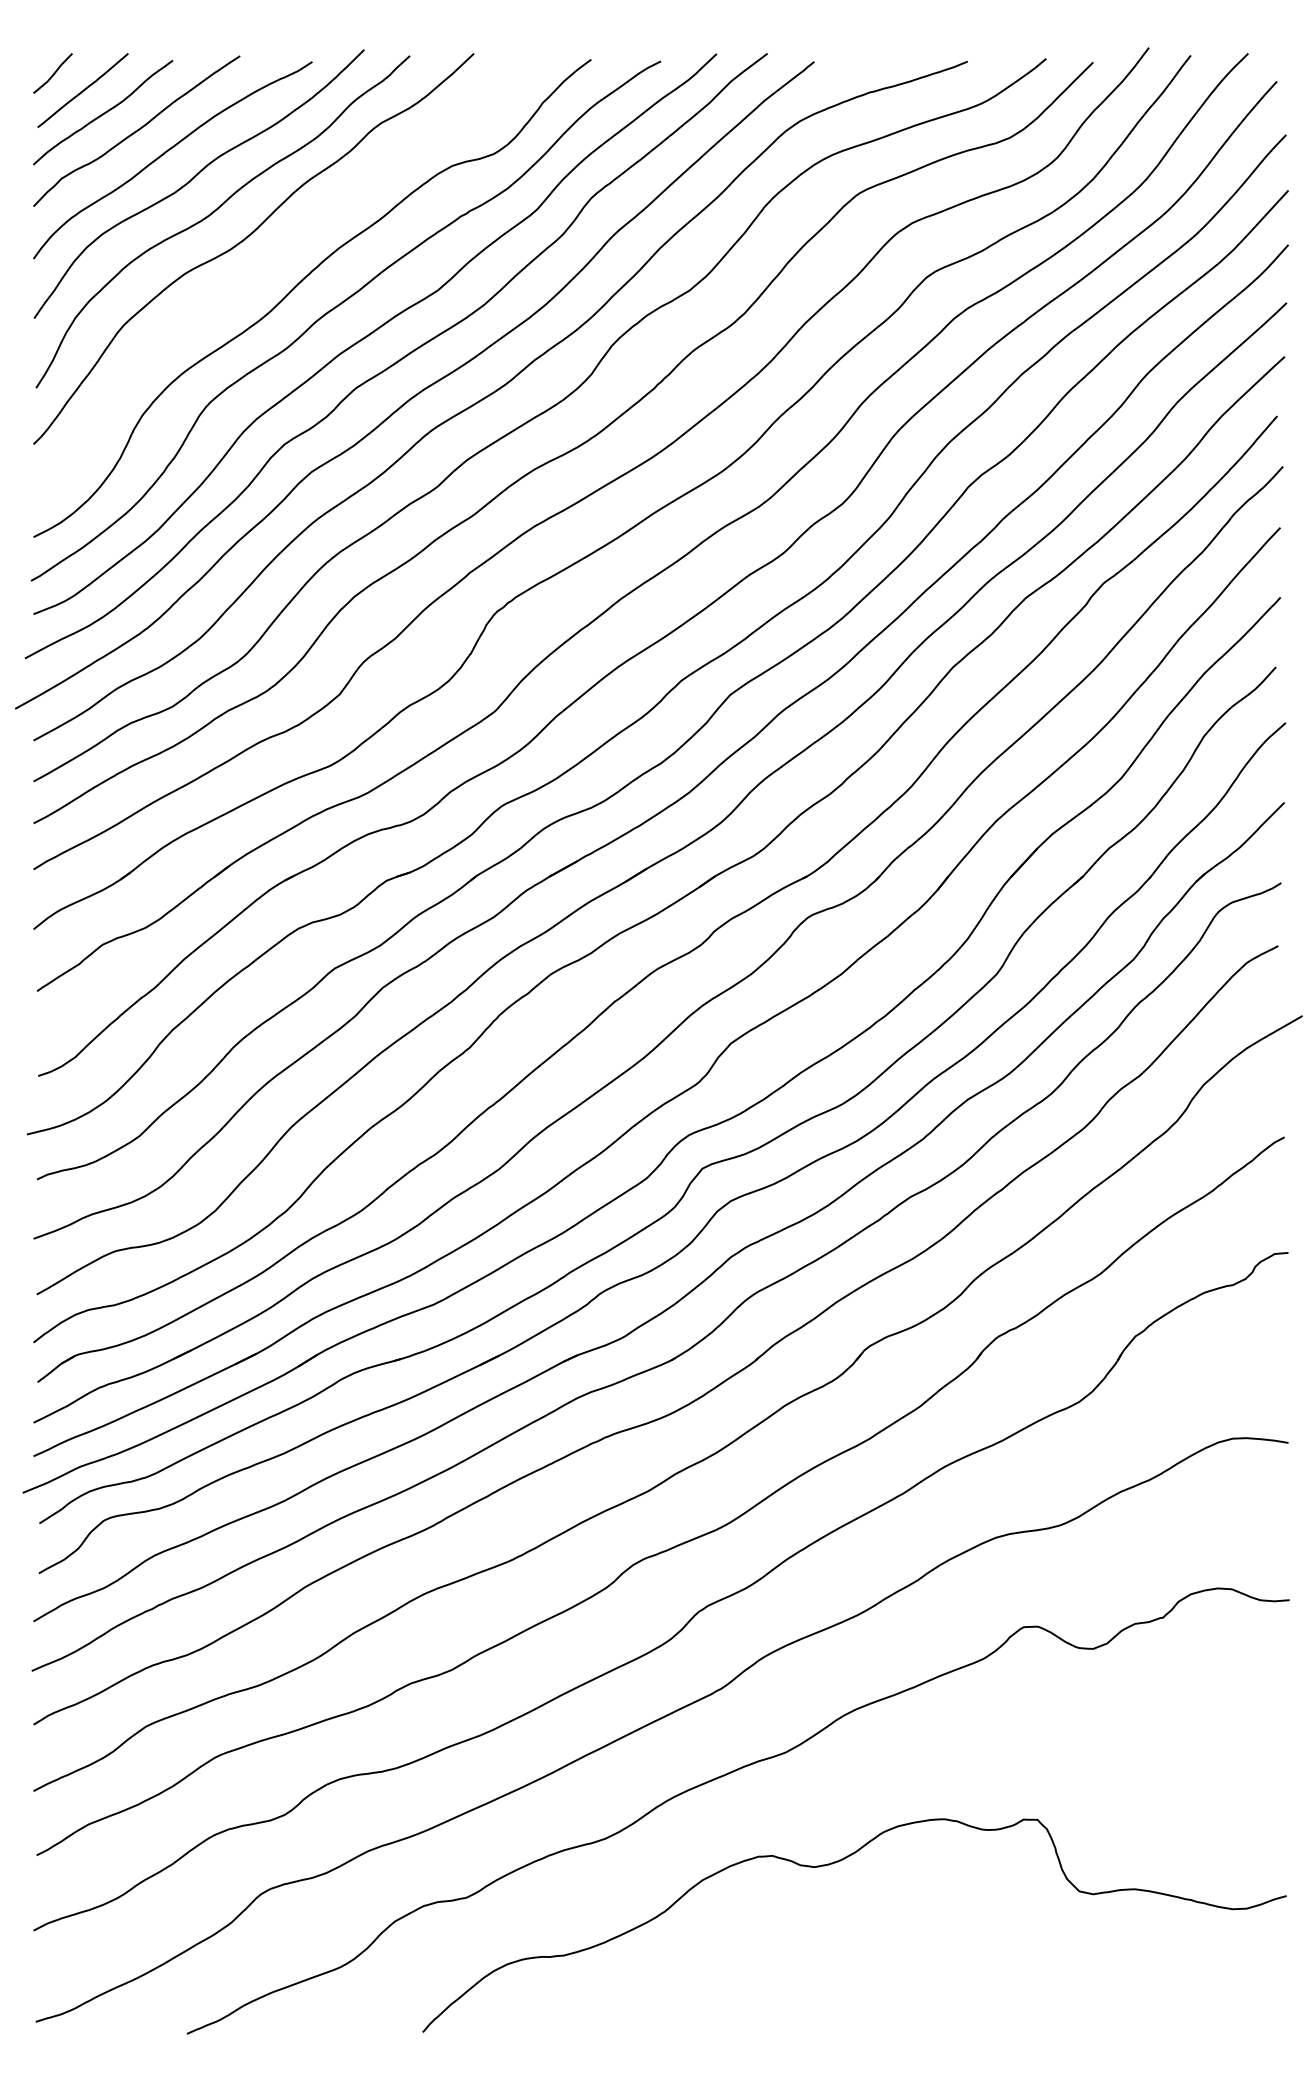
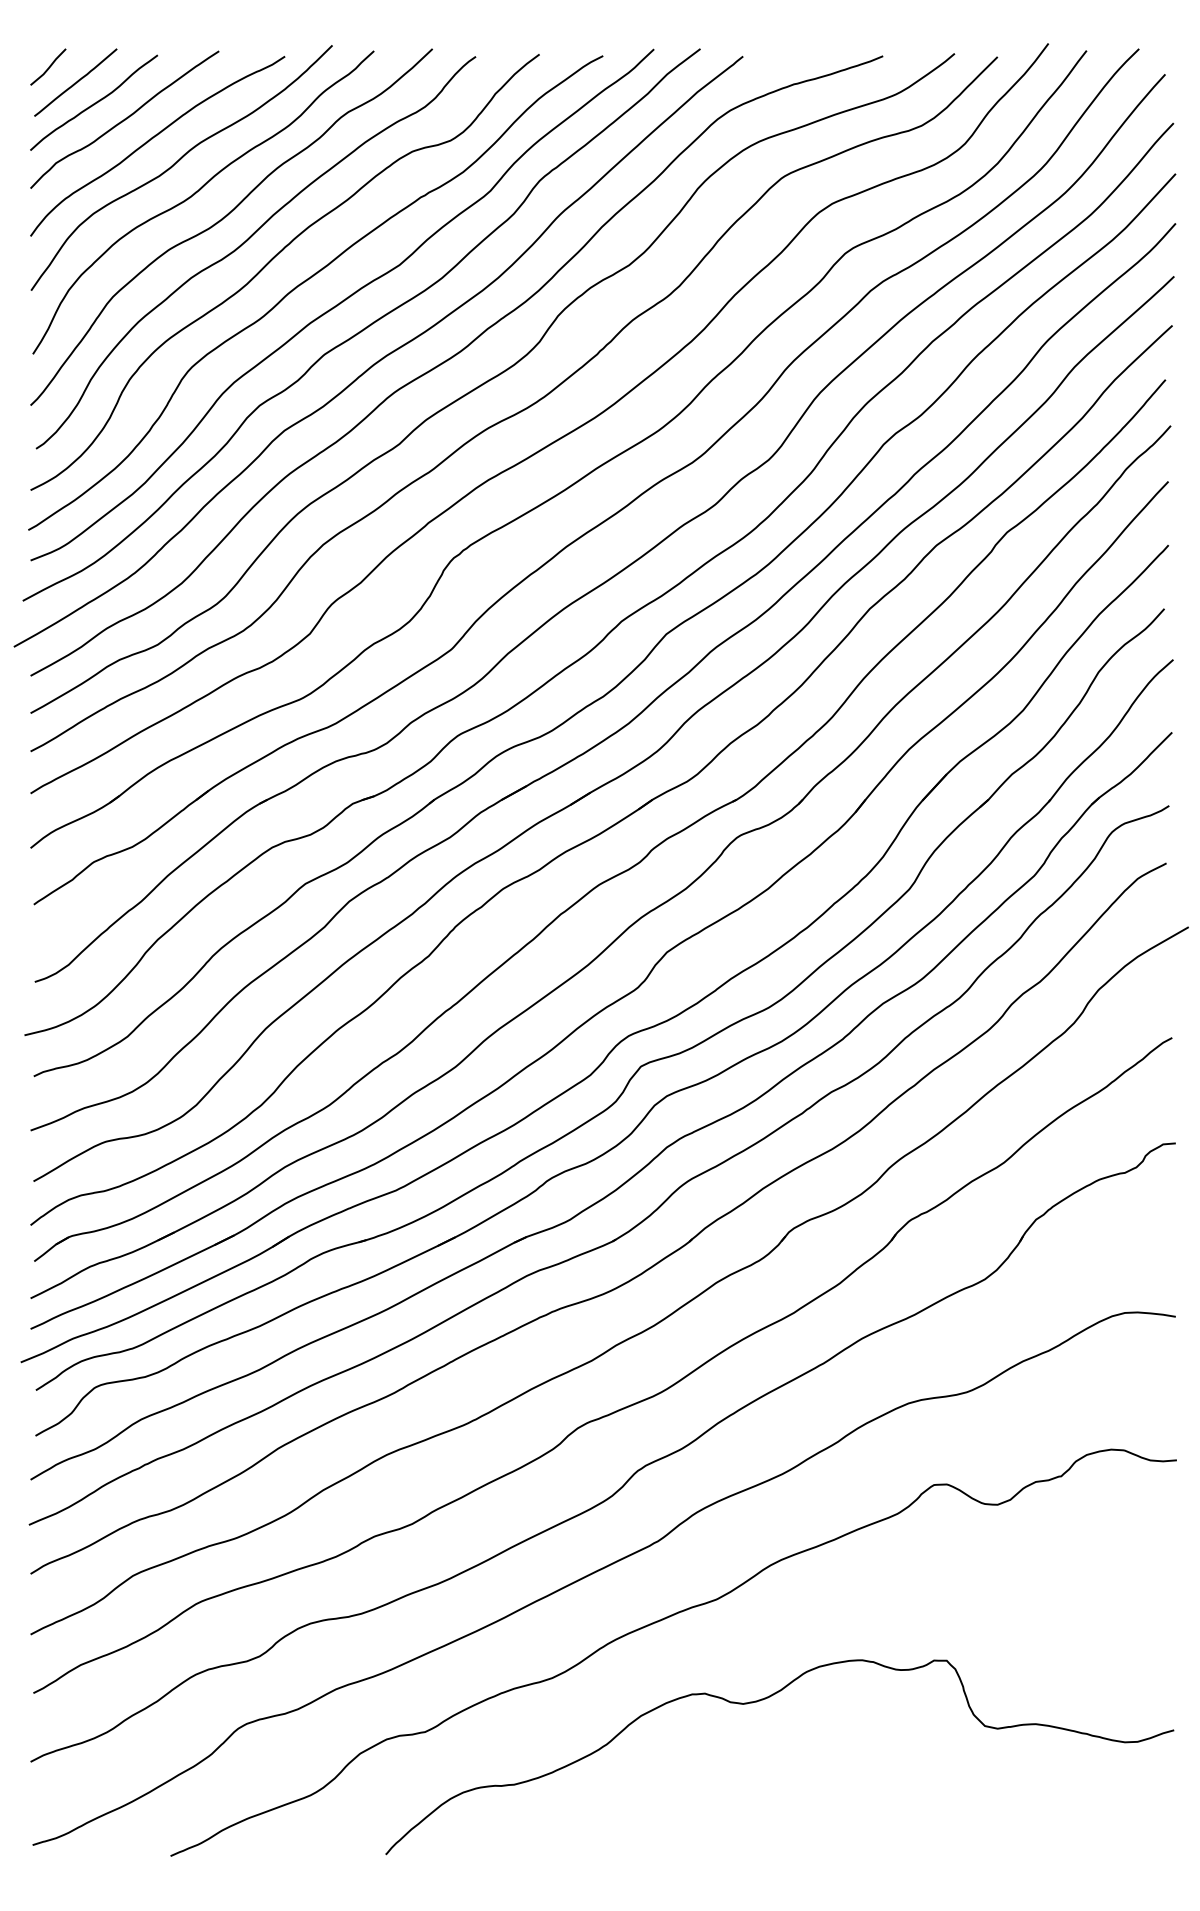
curve: (270, 265) -> (246, 242), added

